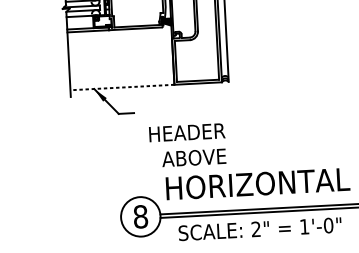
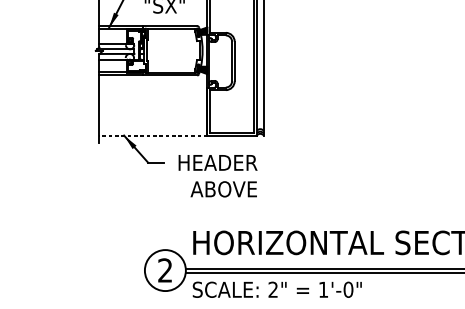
text: (187, 145) -> (217, 176), moved
text: (140, 216) -> (165, 270), 8 -> 2
text: (259, 228) -> (276, 289), moved

